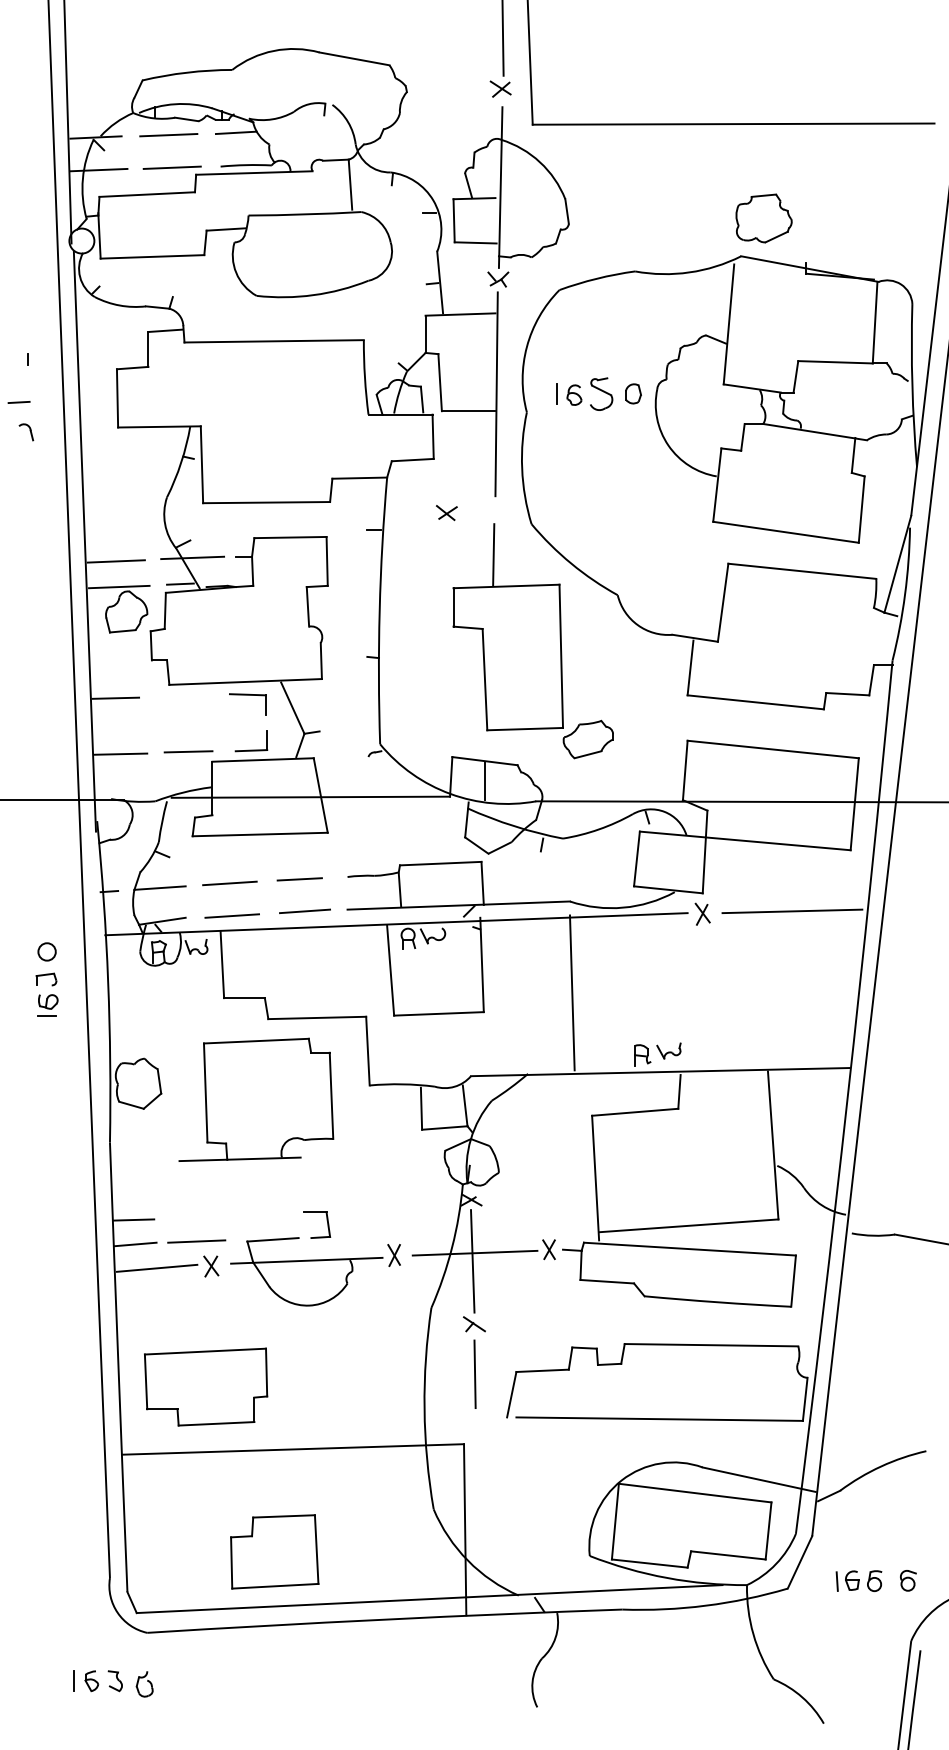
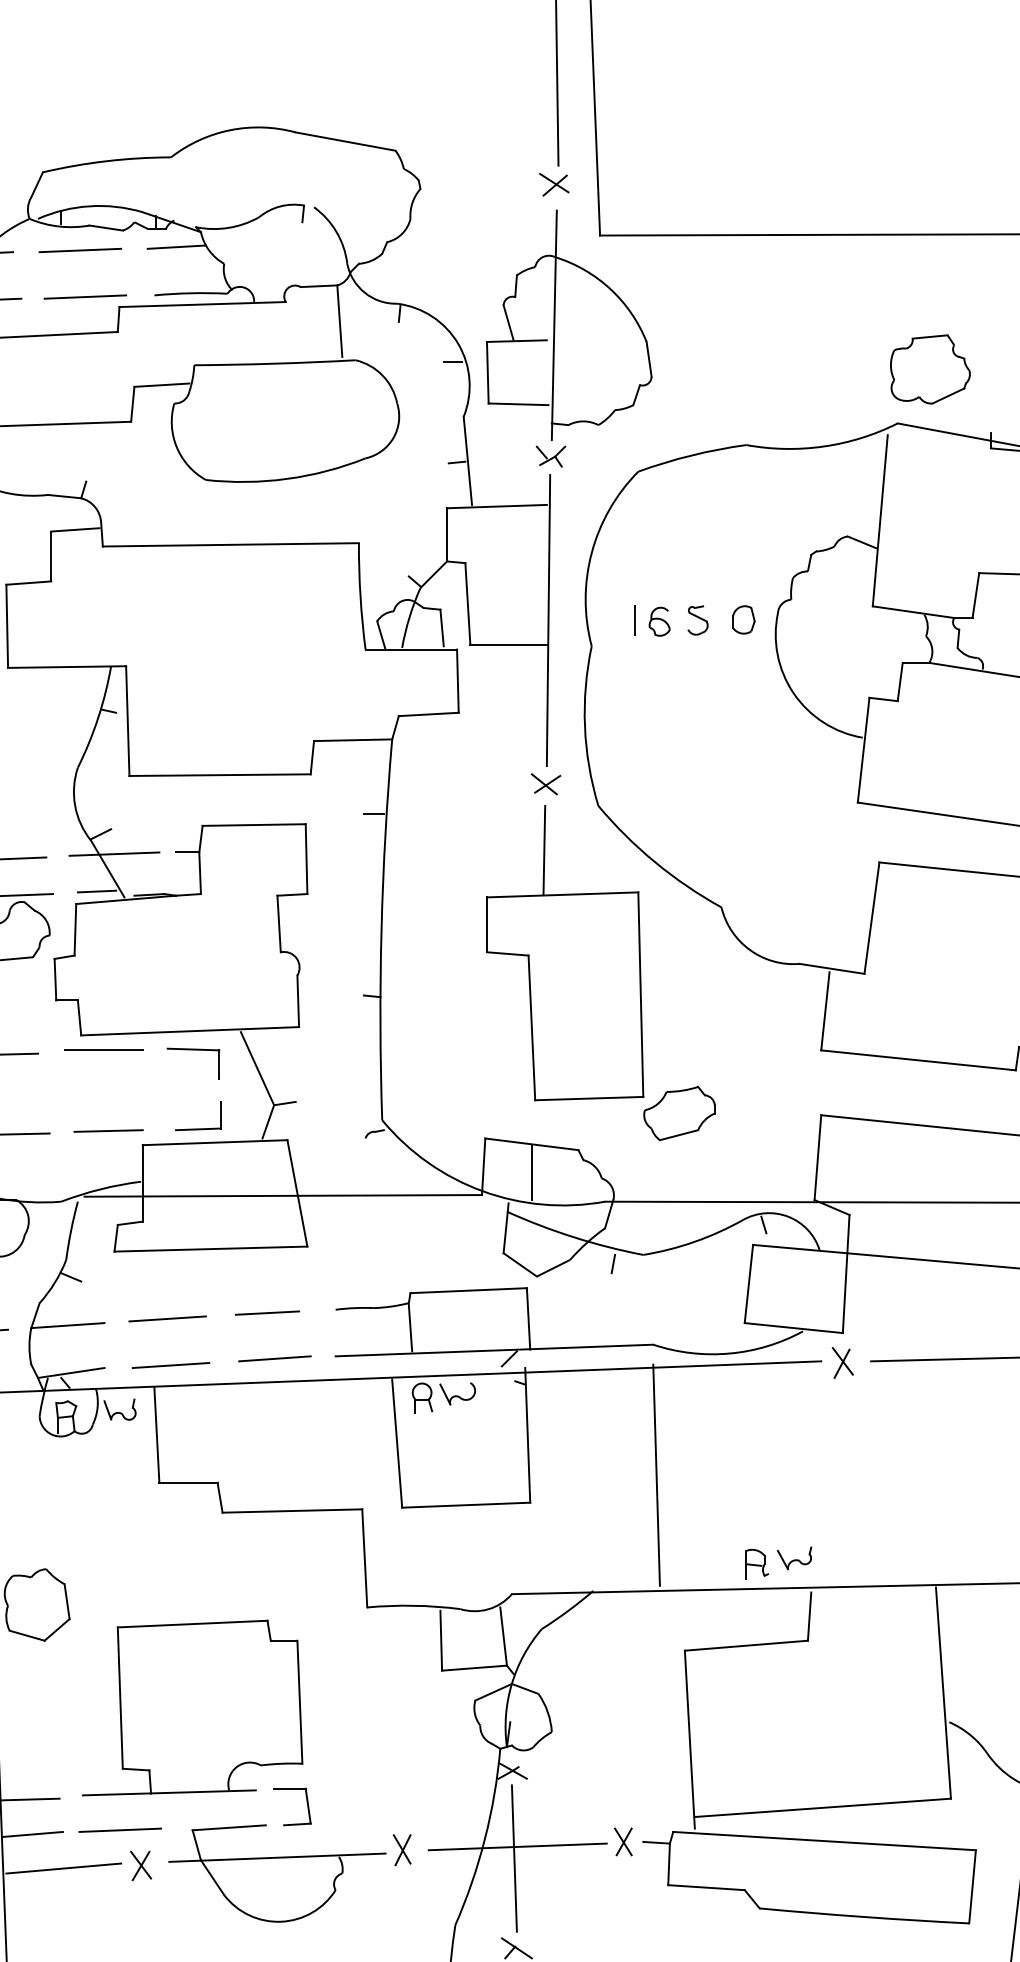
part: (600, 394) -> (696, 620), size x0.62
part: (446, 513) -> (545, 784), moved
line: (184, 695) -> (102, 1050), added
part: (256, 1099) -> (192, 1707), moved

